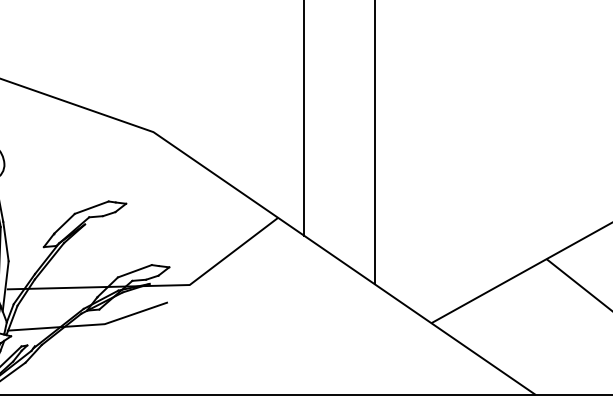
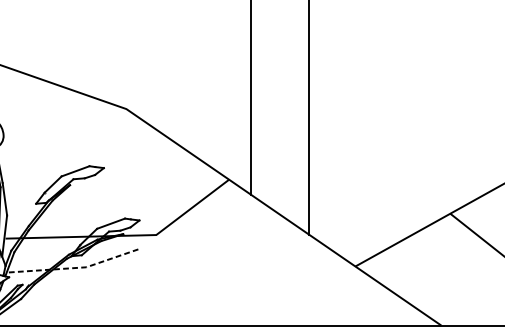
line: (88, 325) -> (72, 268), solid -> dashed

